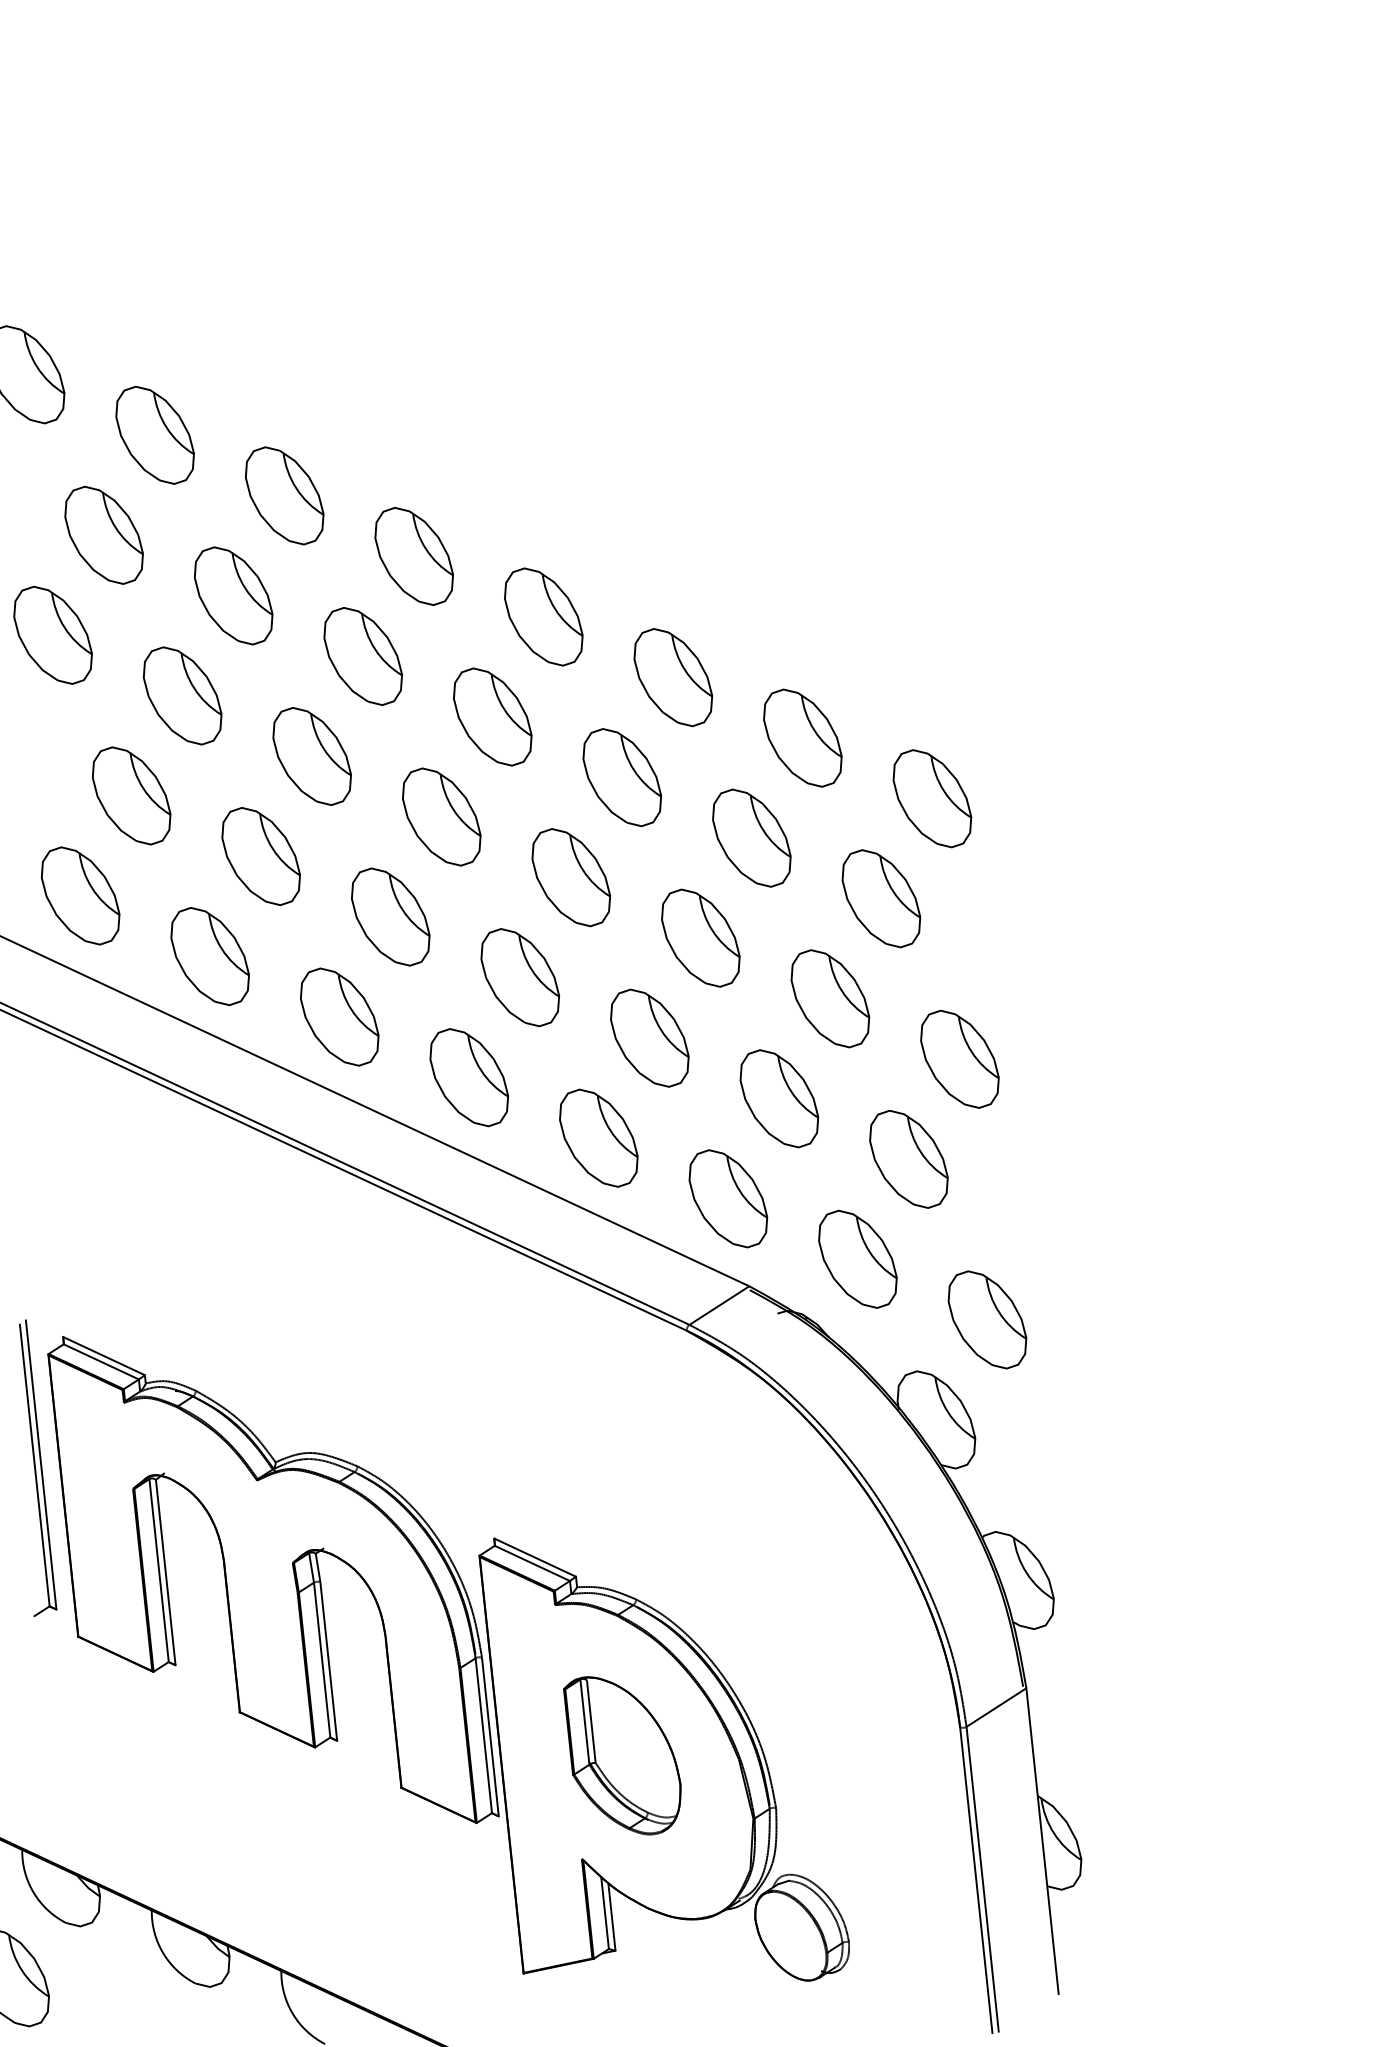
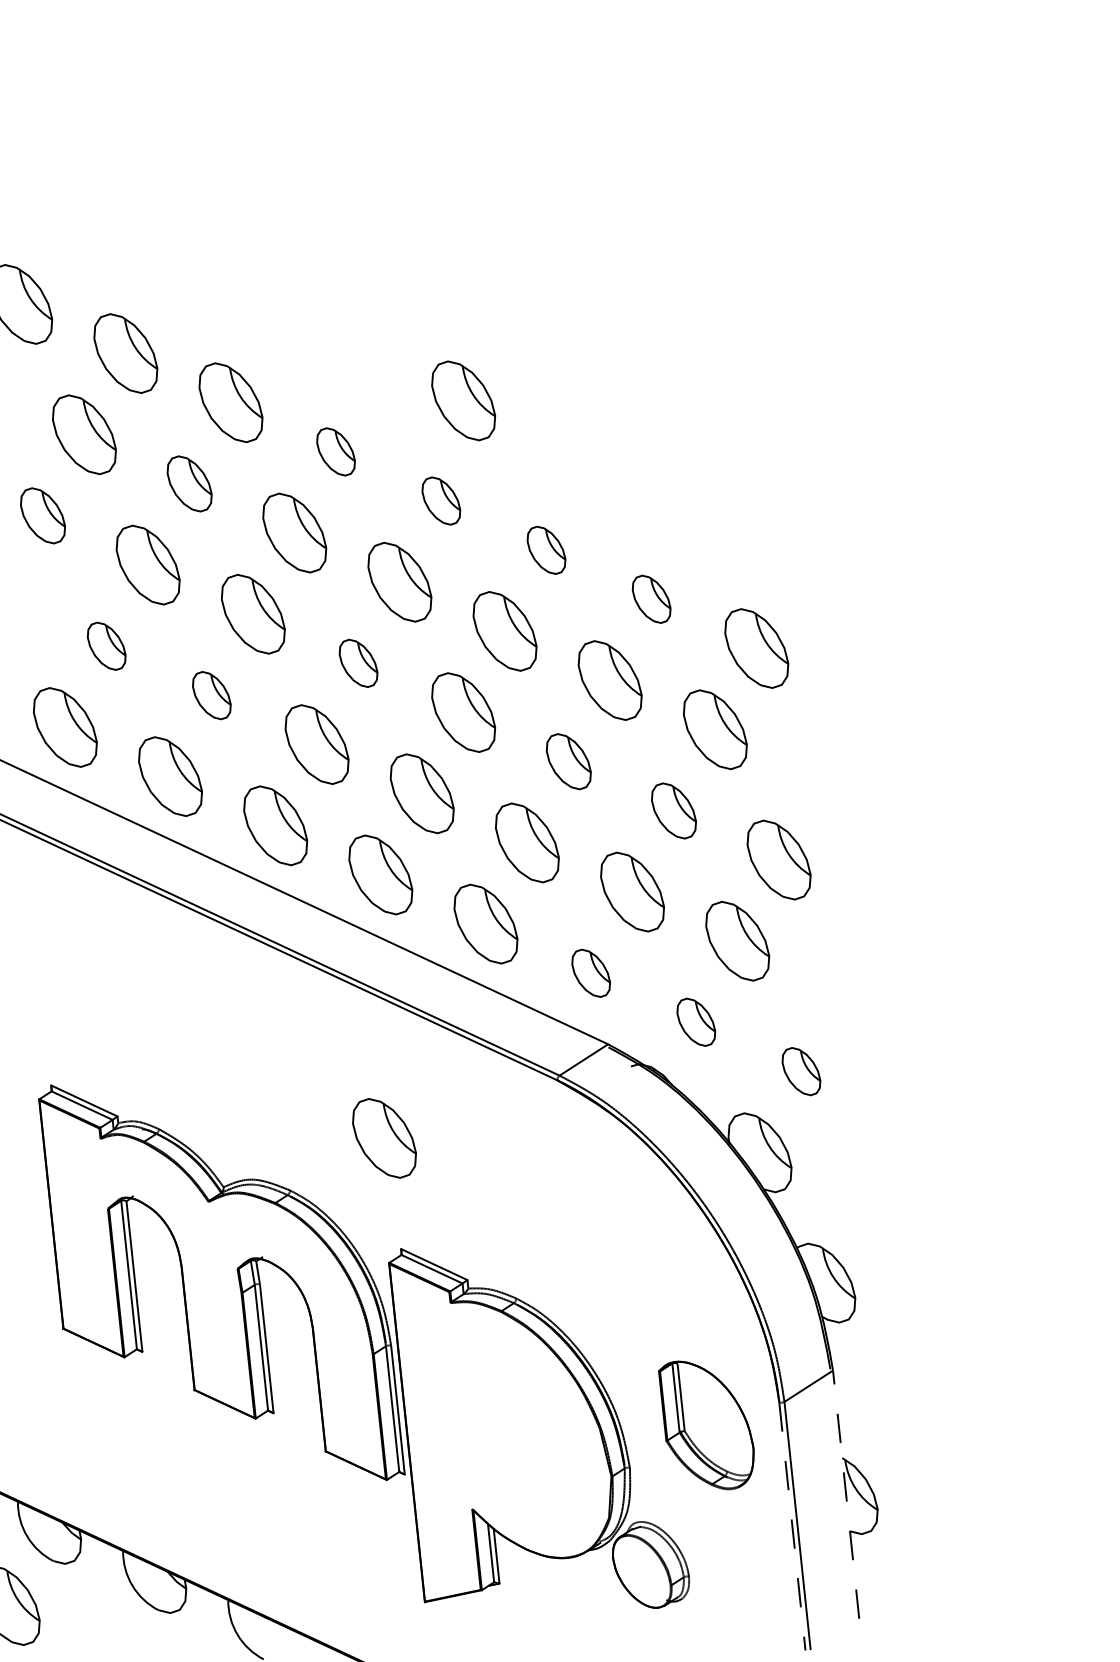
part: (570, 493) -> (463, 400), added
part: (413, 556) -> (335, 451), size x0.6
part: (233, 595) -> (189, 483), size x0.7
part: (543, 616) -> (441, 500), size x0.6
part: (52, 634) -> (42, 515), size x0.7
part: (673, 677) -> (546, 550), size x0.6
part: (802, 737) -> (651, 598), size x0.6
part: (131, 795) -> (106, 645), size x0.6
part: (441, 816) -> (358, 662), size x0.6
part: (260, 856) -> (211, 695), size x0.6
part: (700, 937) -> (568, 761), size x0.7
part: (830, 998) -> (674, 810), size x0.7
part: (728, 1198) -> (591, 973), size x0.6
part: (857, 1258) -> (695, 1021), size x0.6
part: (987, 1319) -> (801, 1071), size x0.6
part: (473, 1401) -> (384, 1137), added
part: (38, 1468) -> (31, 1192), removed
part: (622, 1755) -> (706, 1425), moved
line: (1042, 1841) -> (846, 1494), solid -> dashed
line: (976, 1880) -> (792, 1526), solid -> dashed

